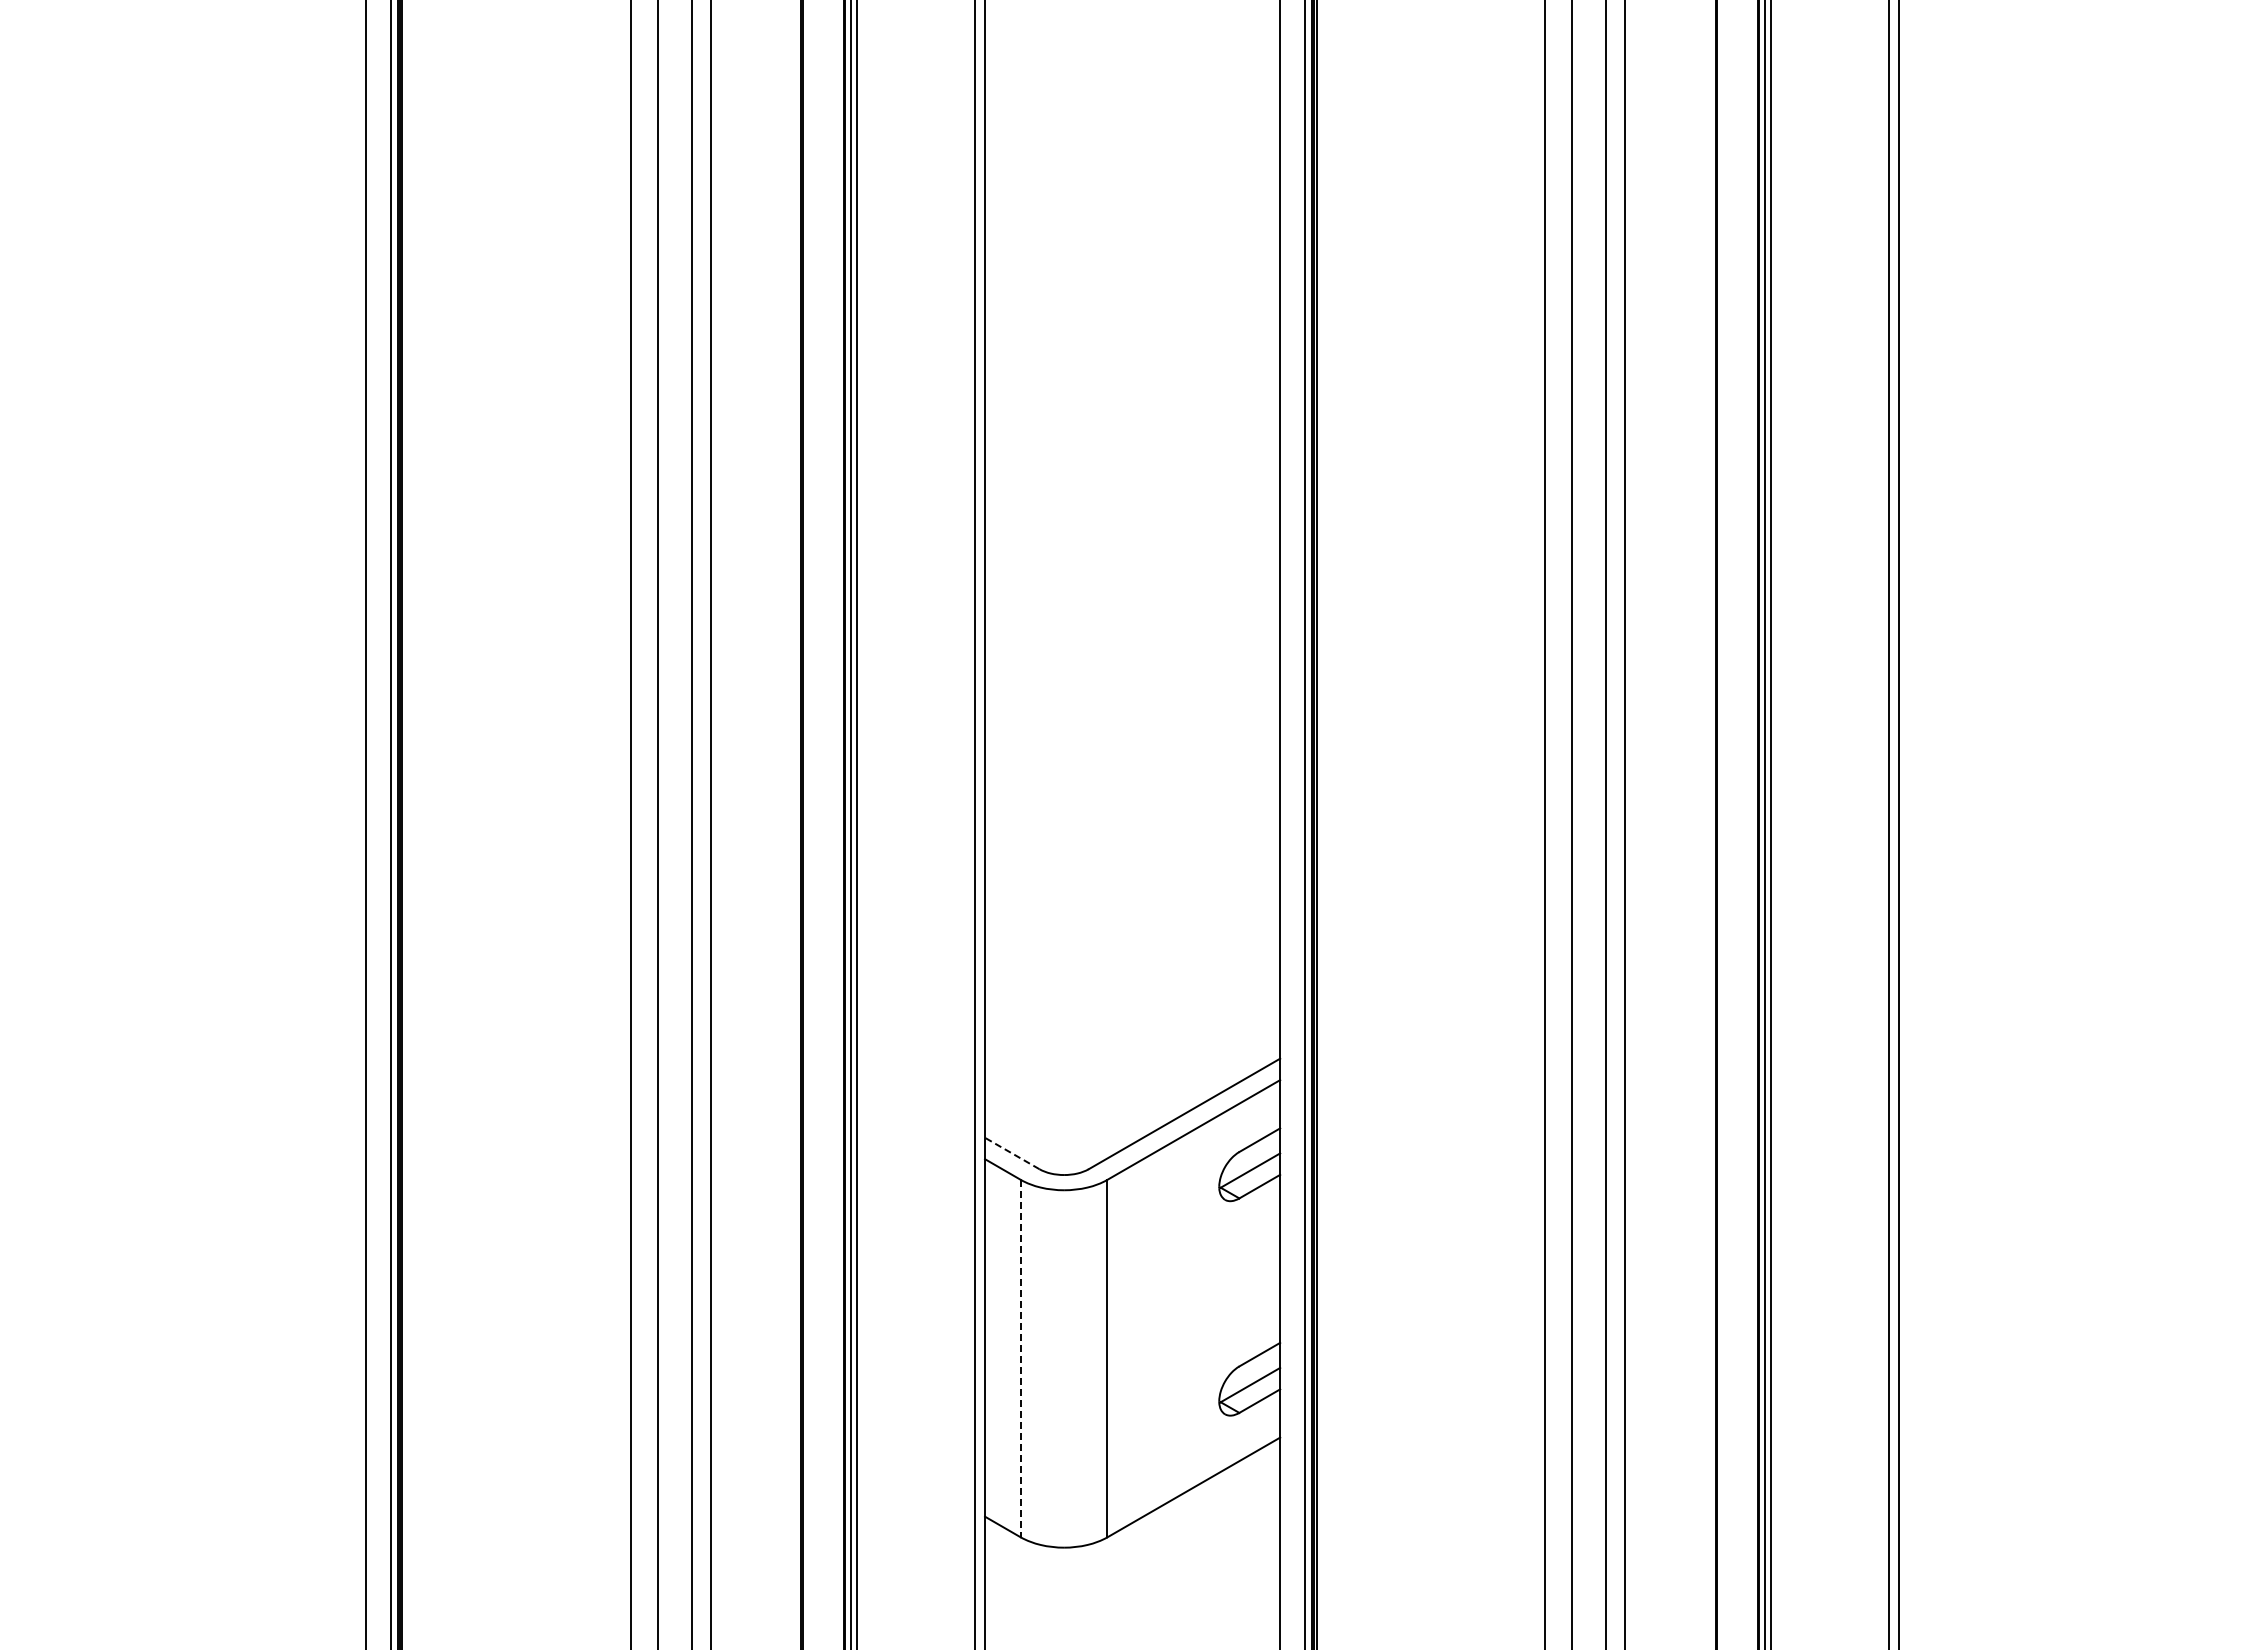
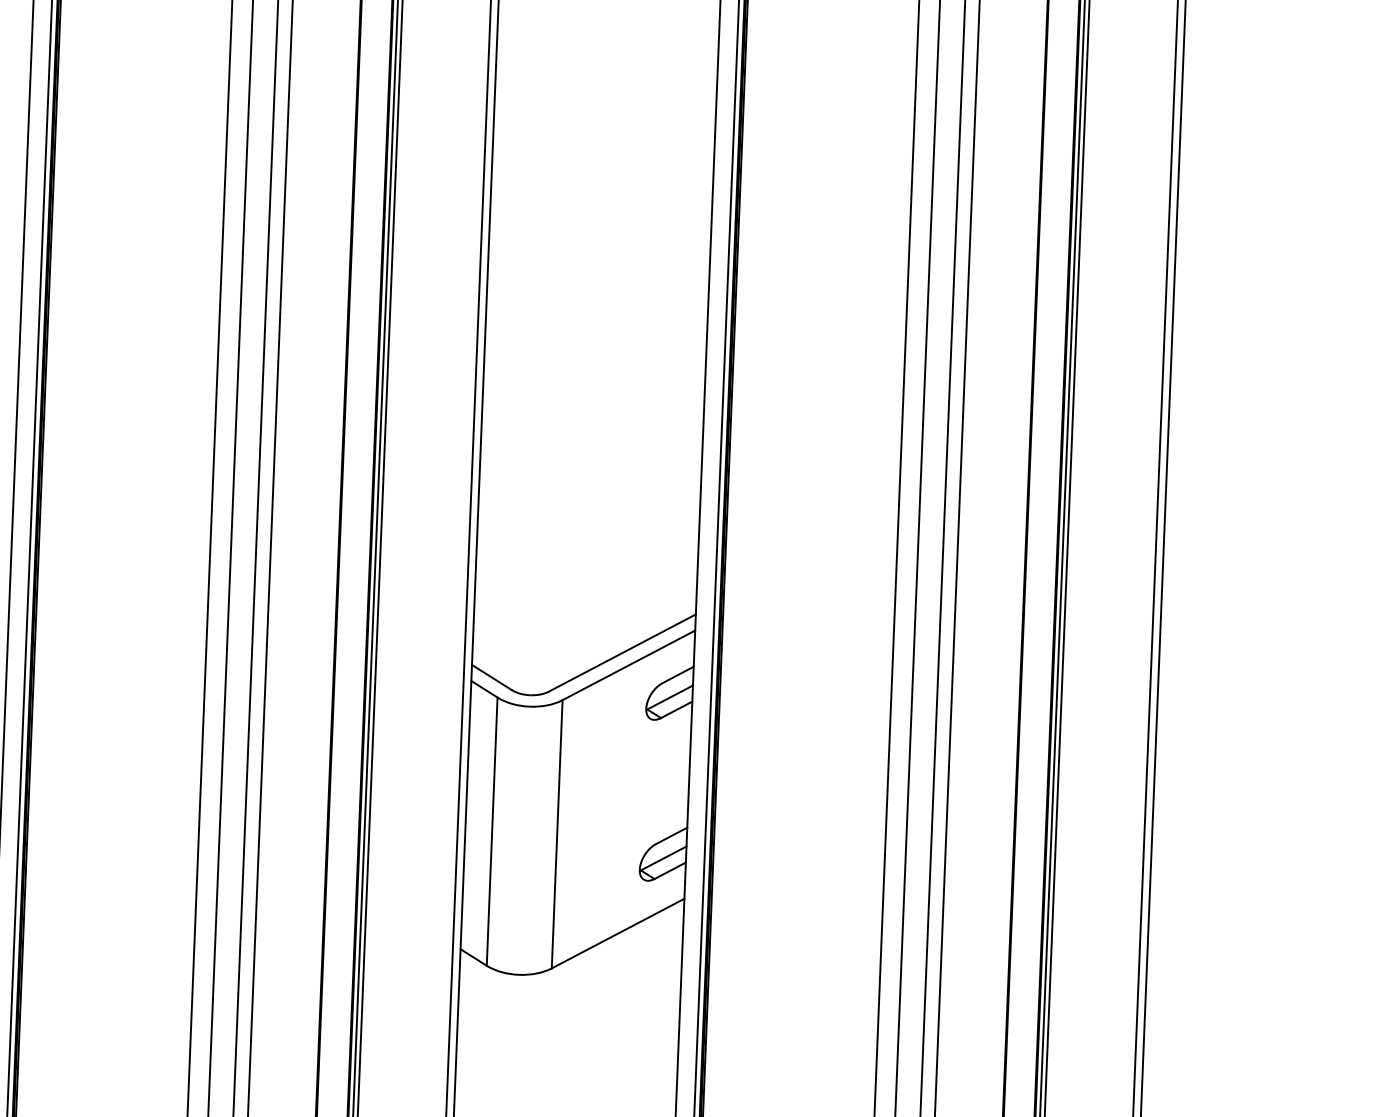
line: (1011, 1153) -> (491, 677), dashed -> solid
line: (1020, 1358) -> (491, 831), dashed -> solid

